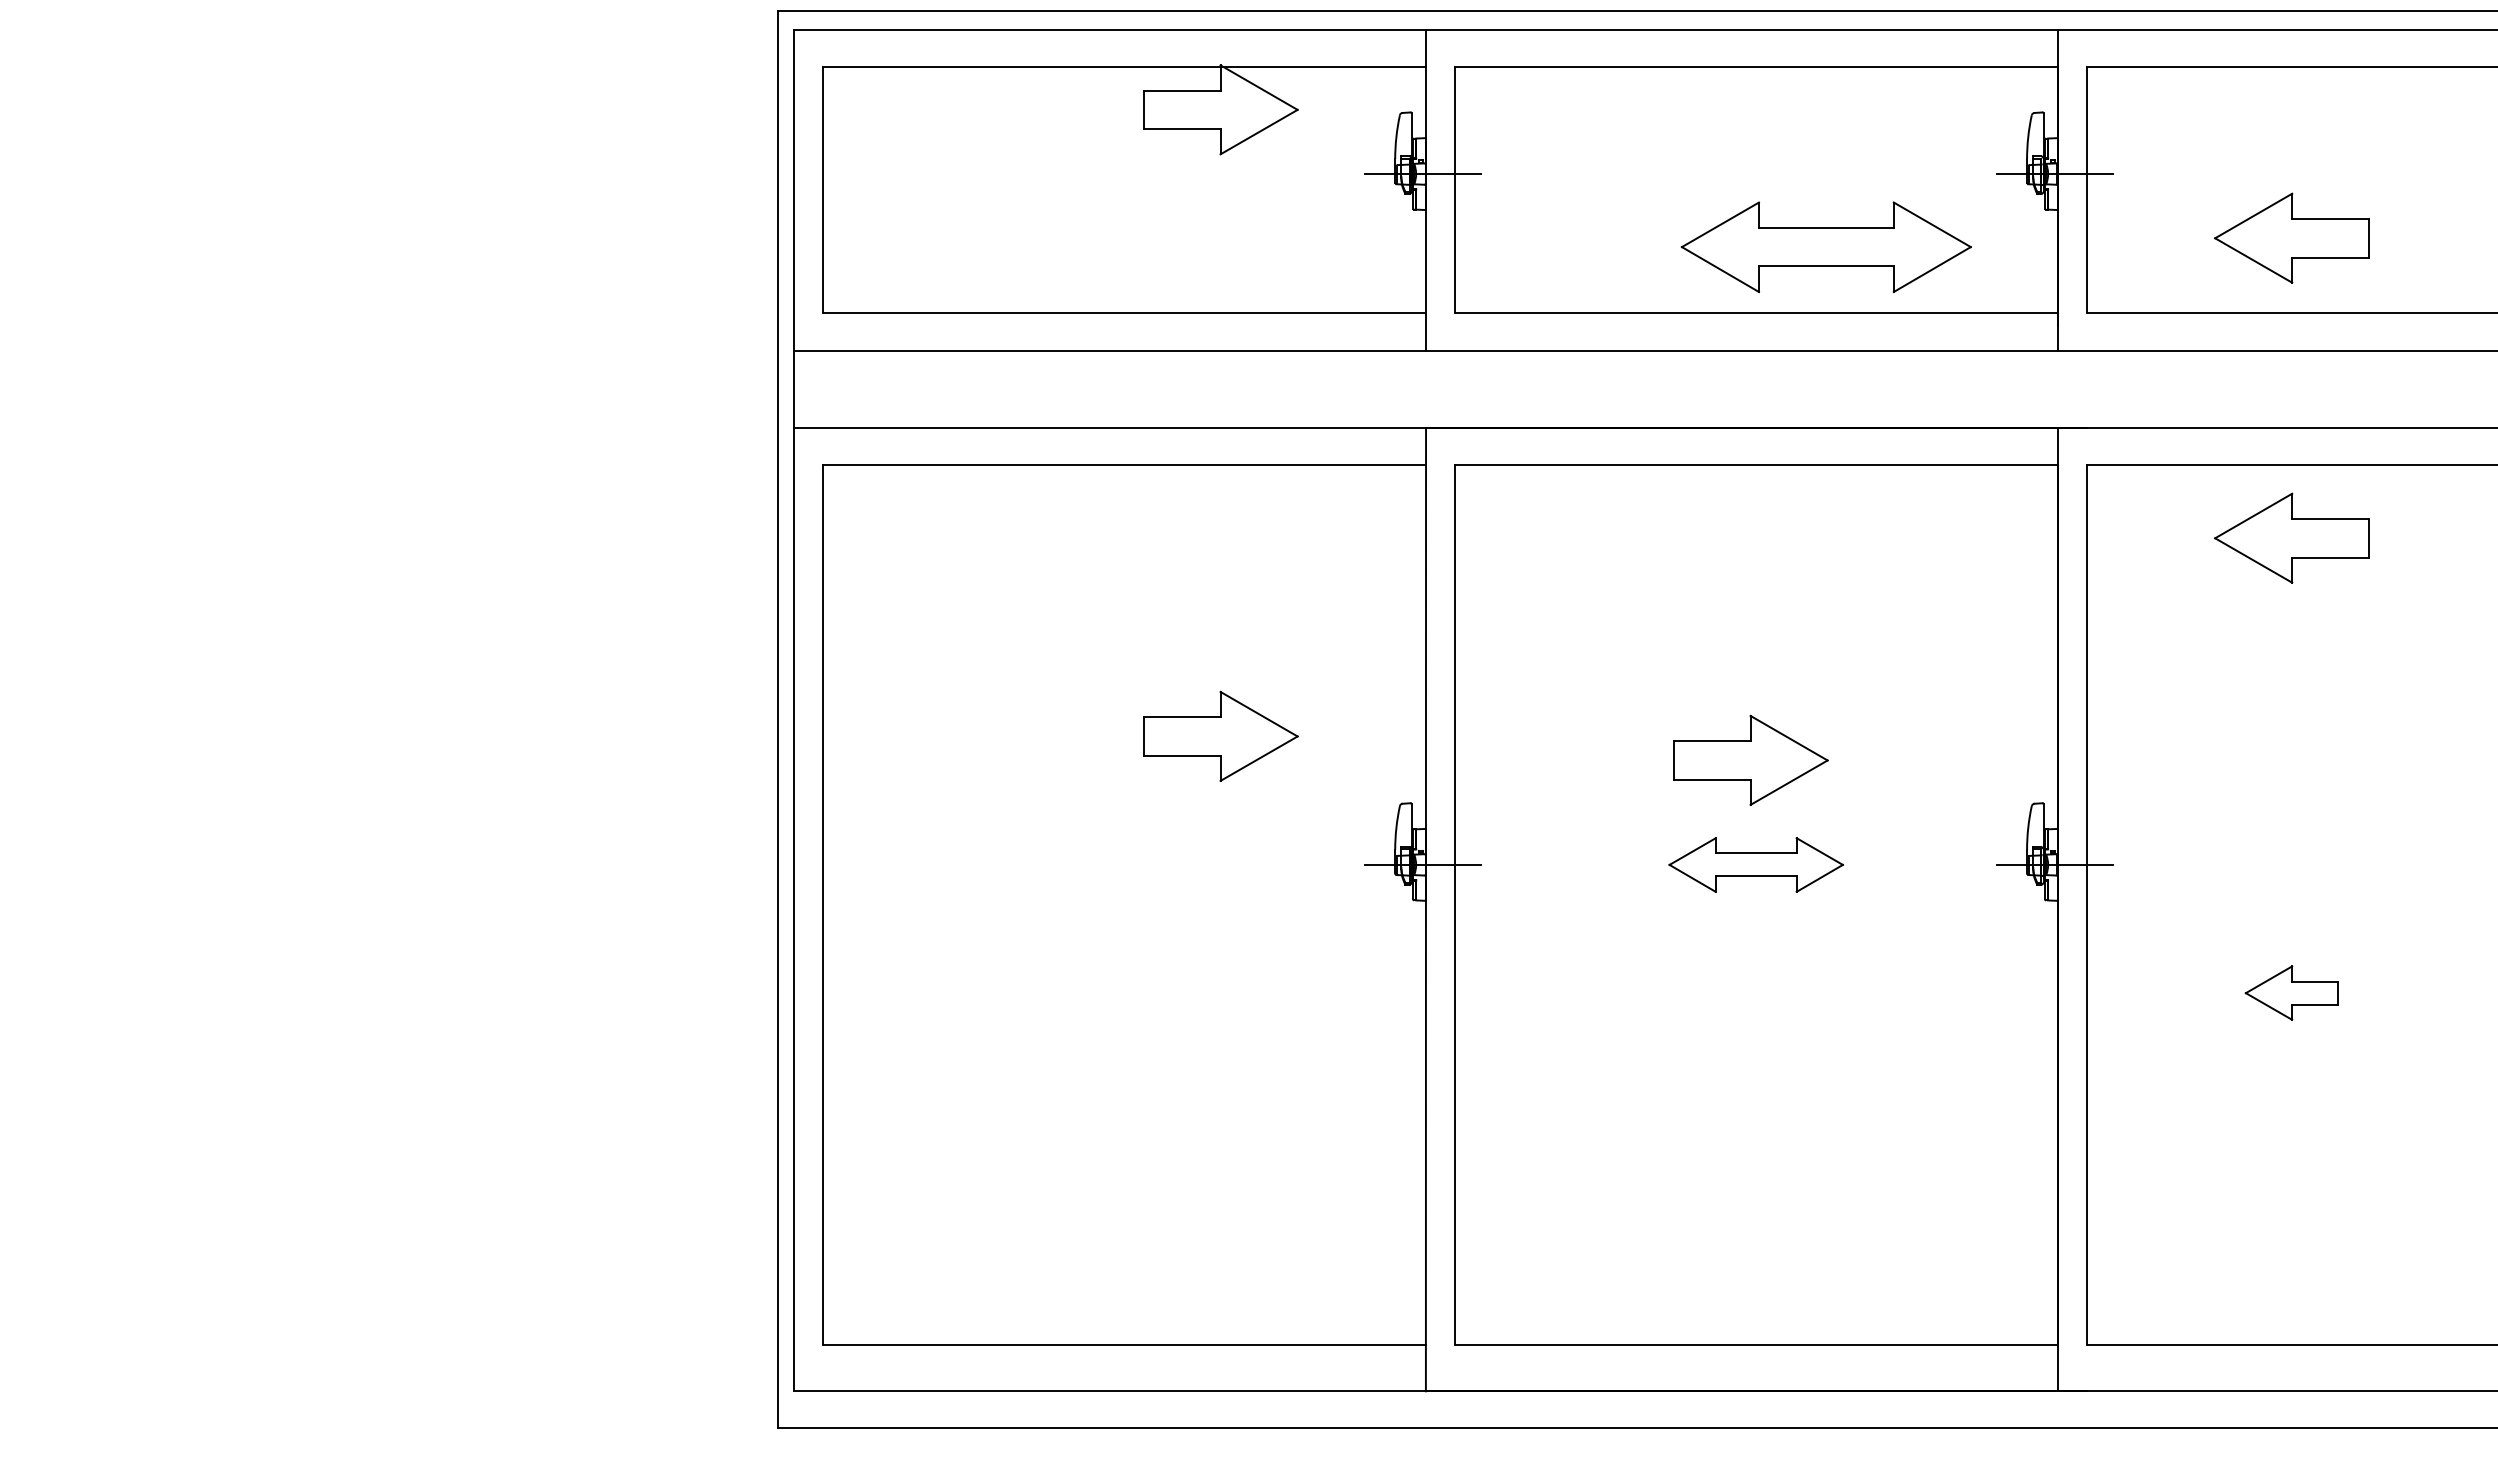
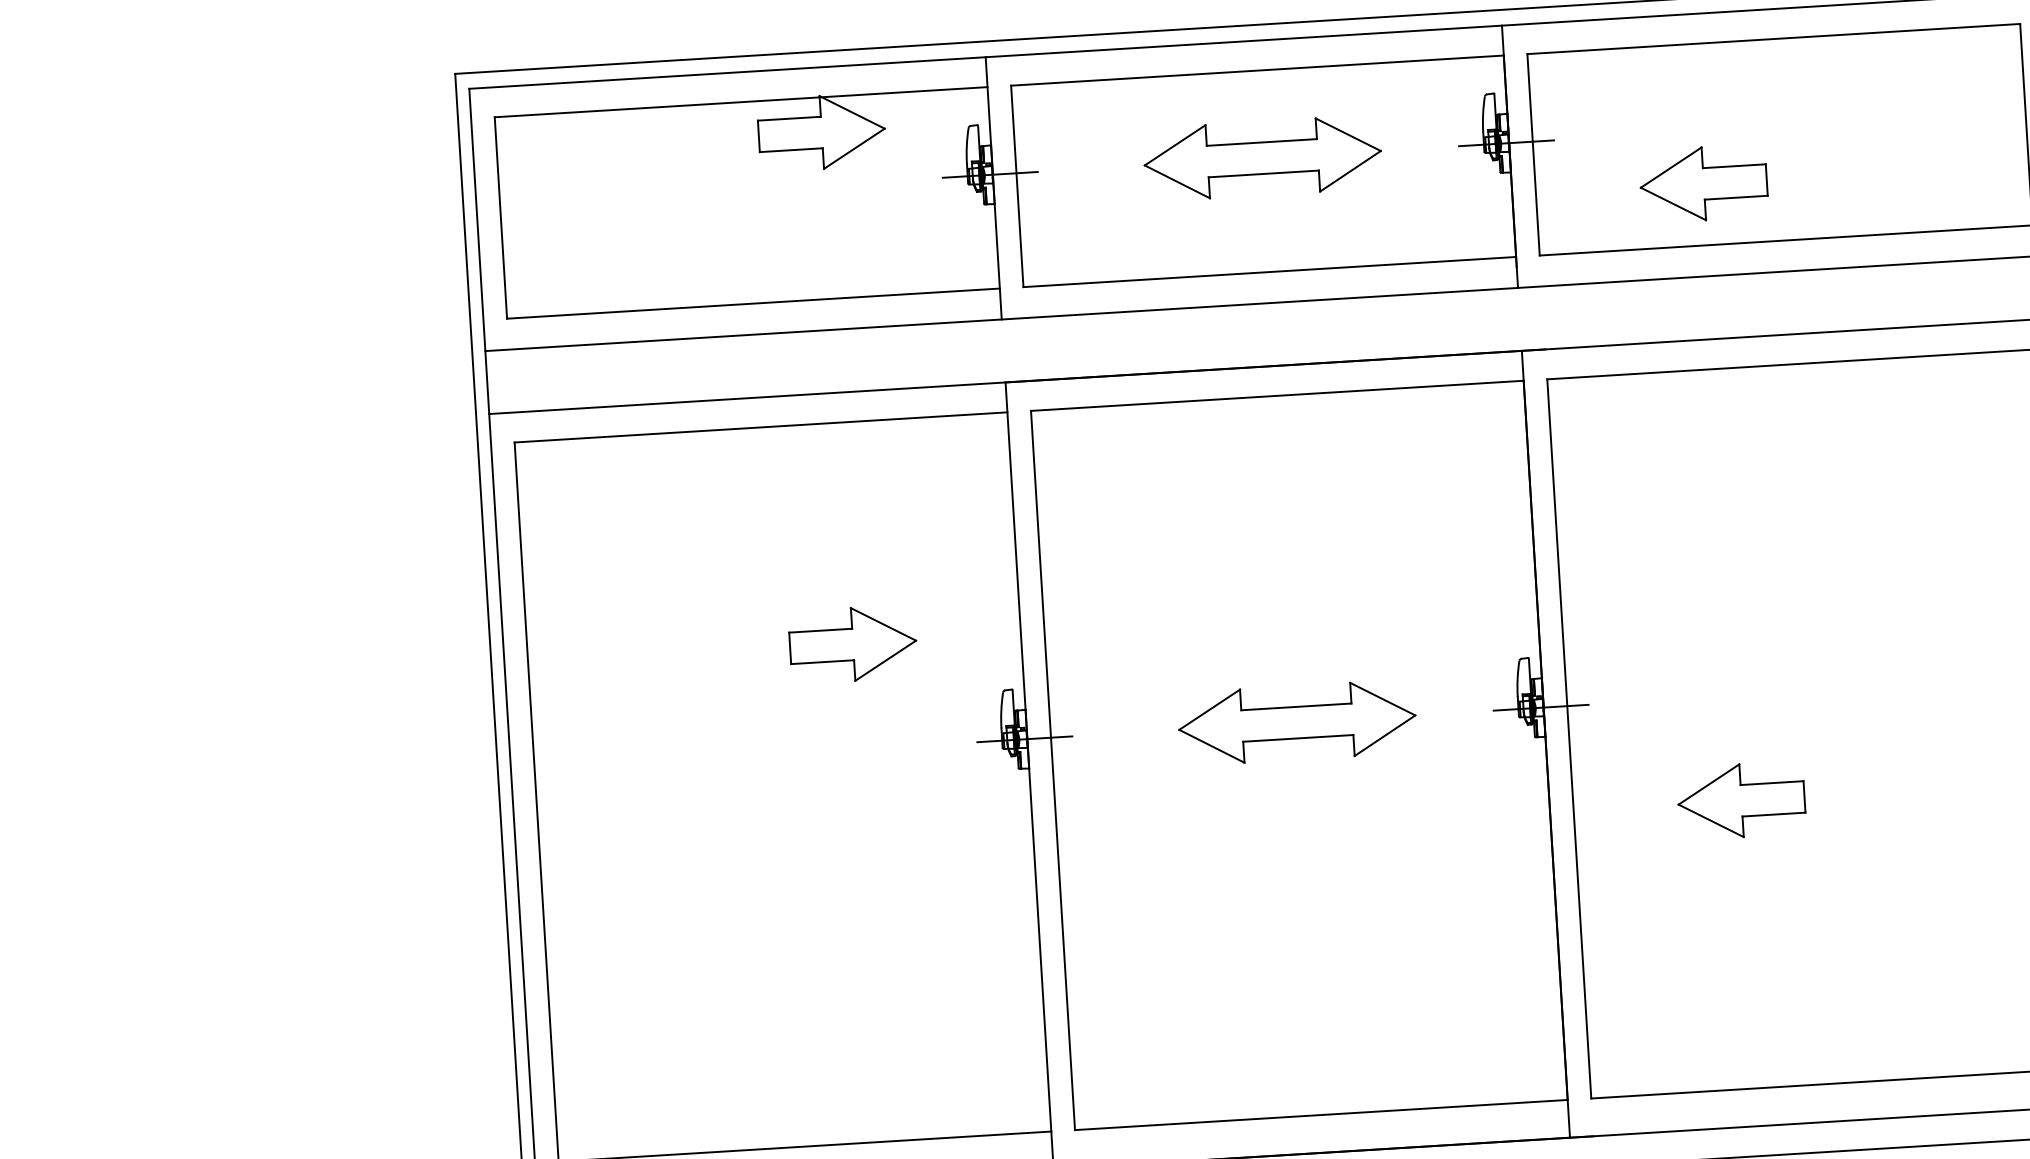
part: (1825, 247) -> (1262, 158), moved
part: (2291, 537) -> (1718, 428), removed
part: (1750, 759) -> (1287, 636), removed
part: (1755, 864) -> (1296, 722), size x1.67
part: (2291, 992) -> (1740, 800), size x1.67

